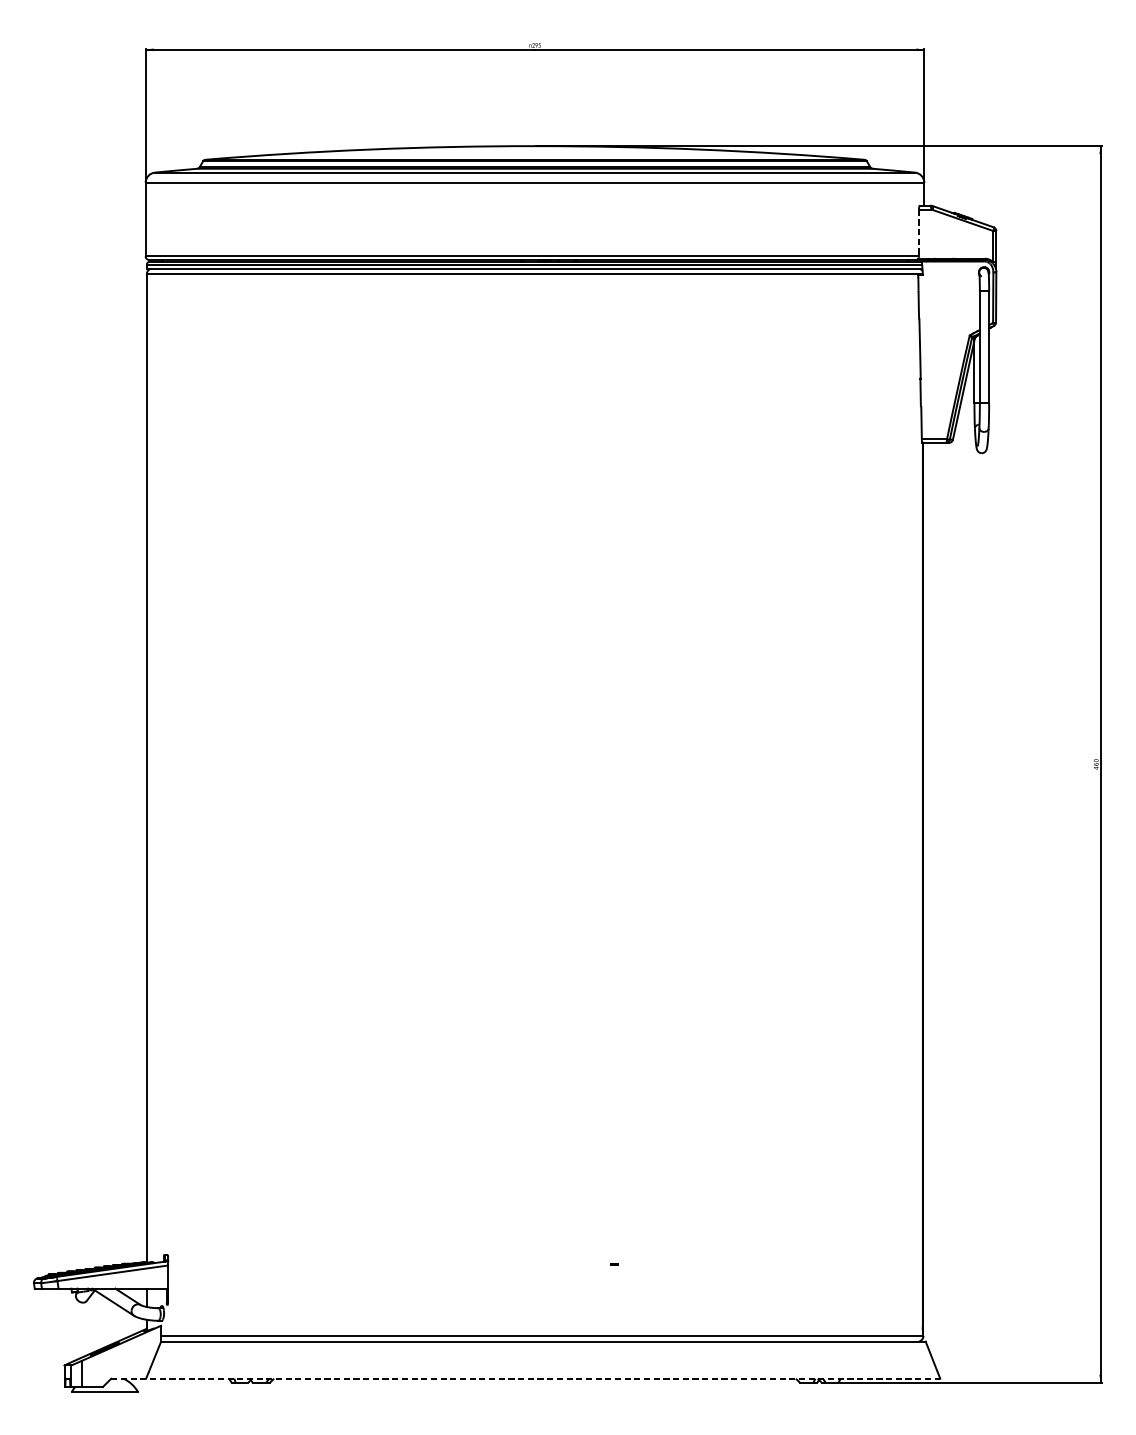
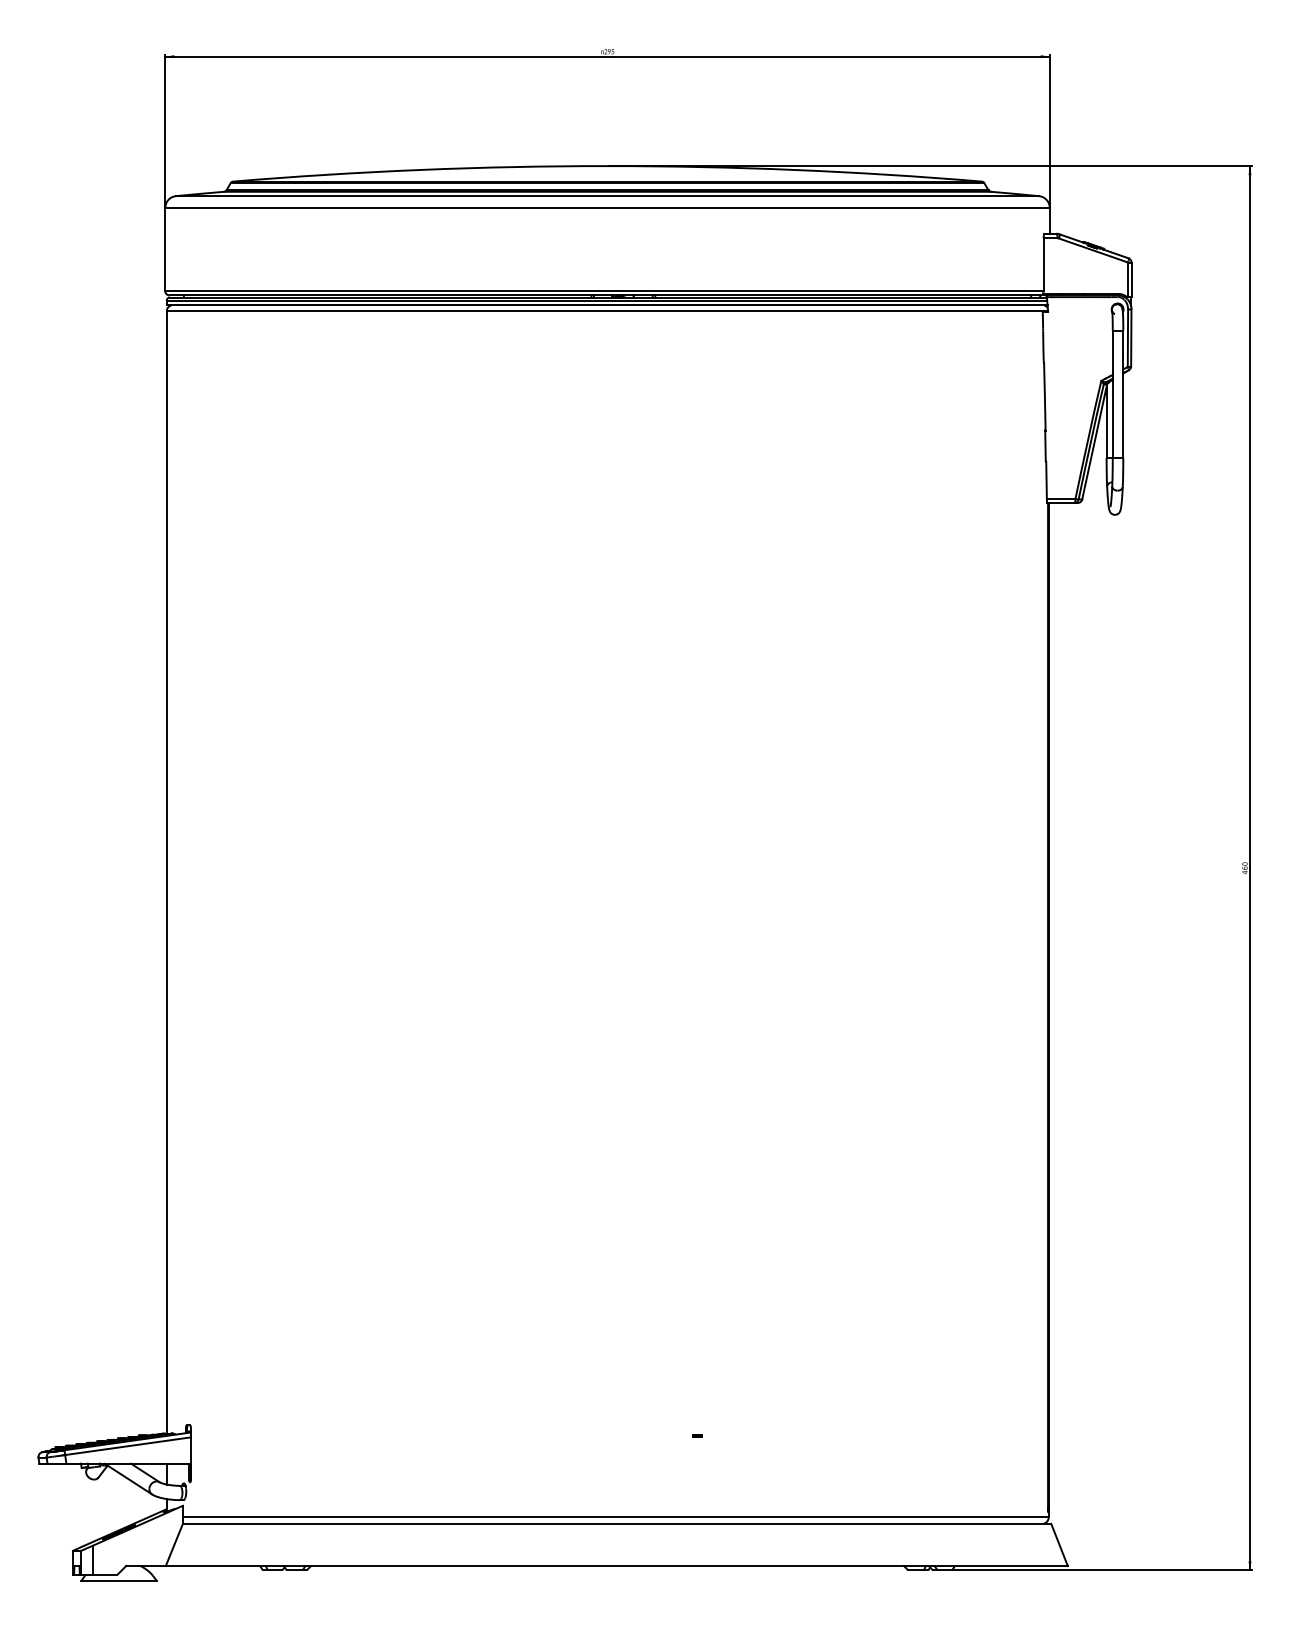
line: (918, 233) -> (1043, 265), dashed -> solid
line: (526, 1378) -> (597, 1565), dashed -> solid

